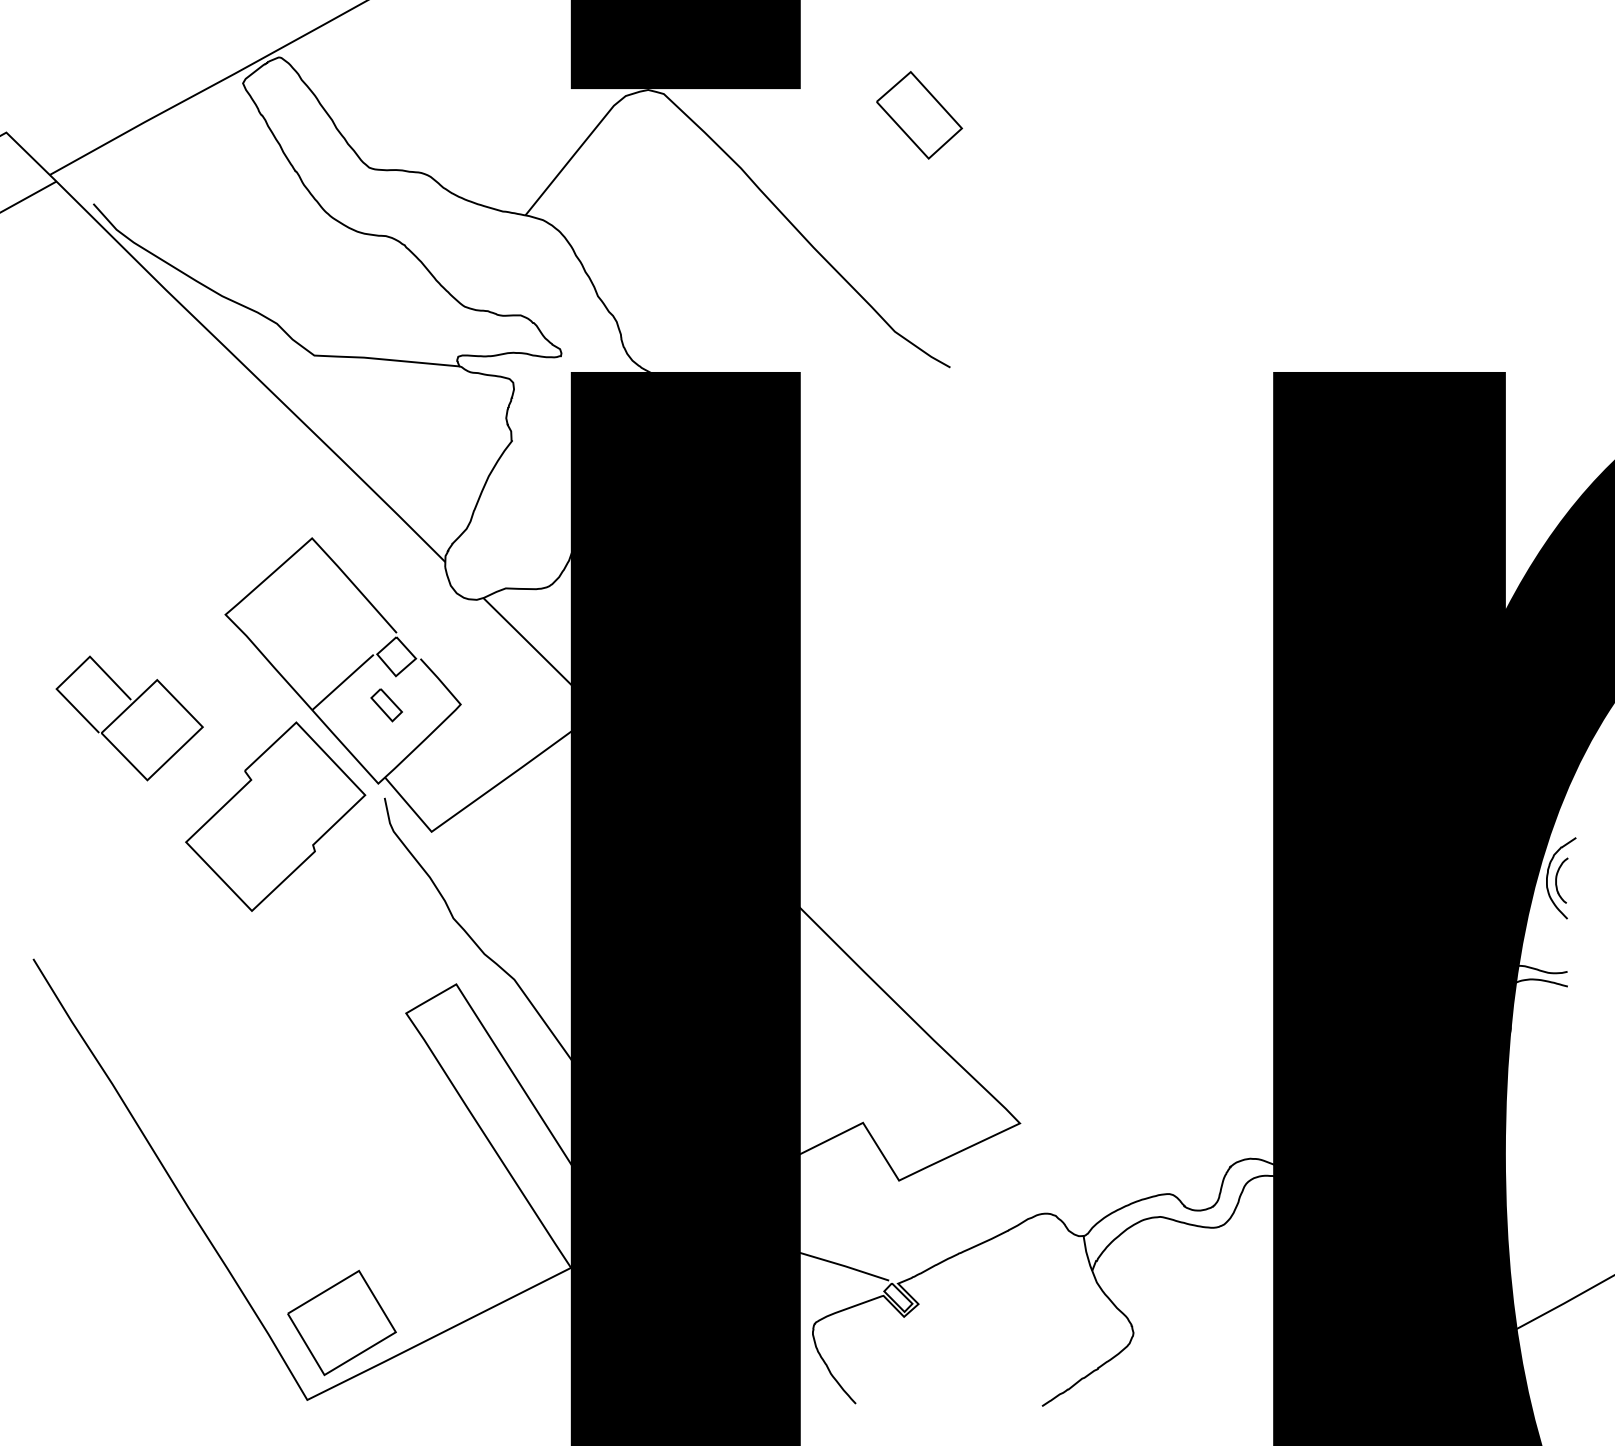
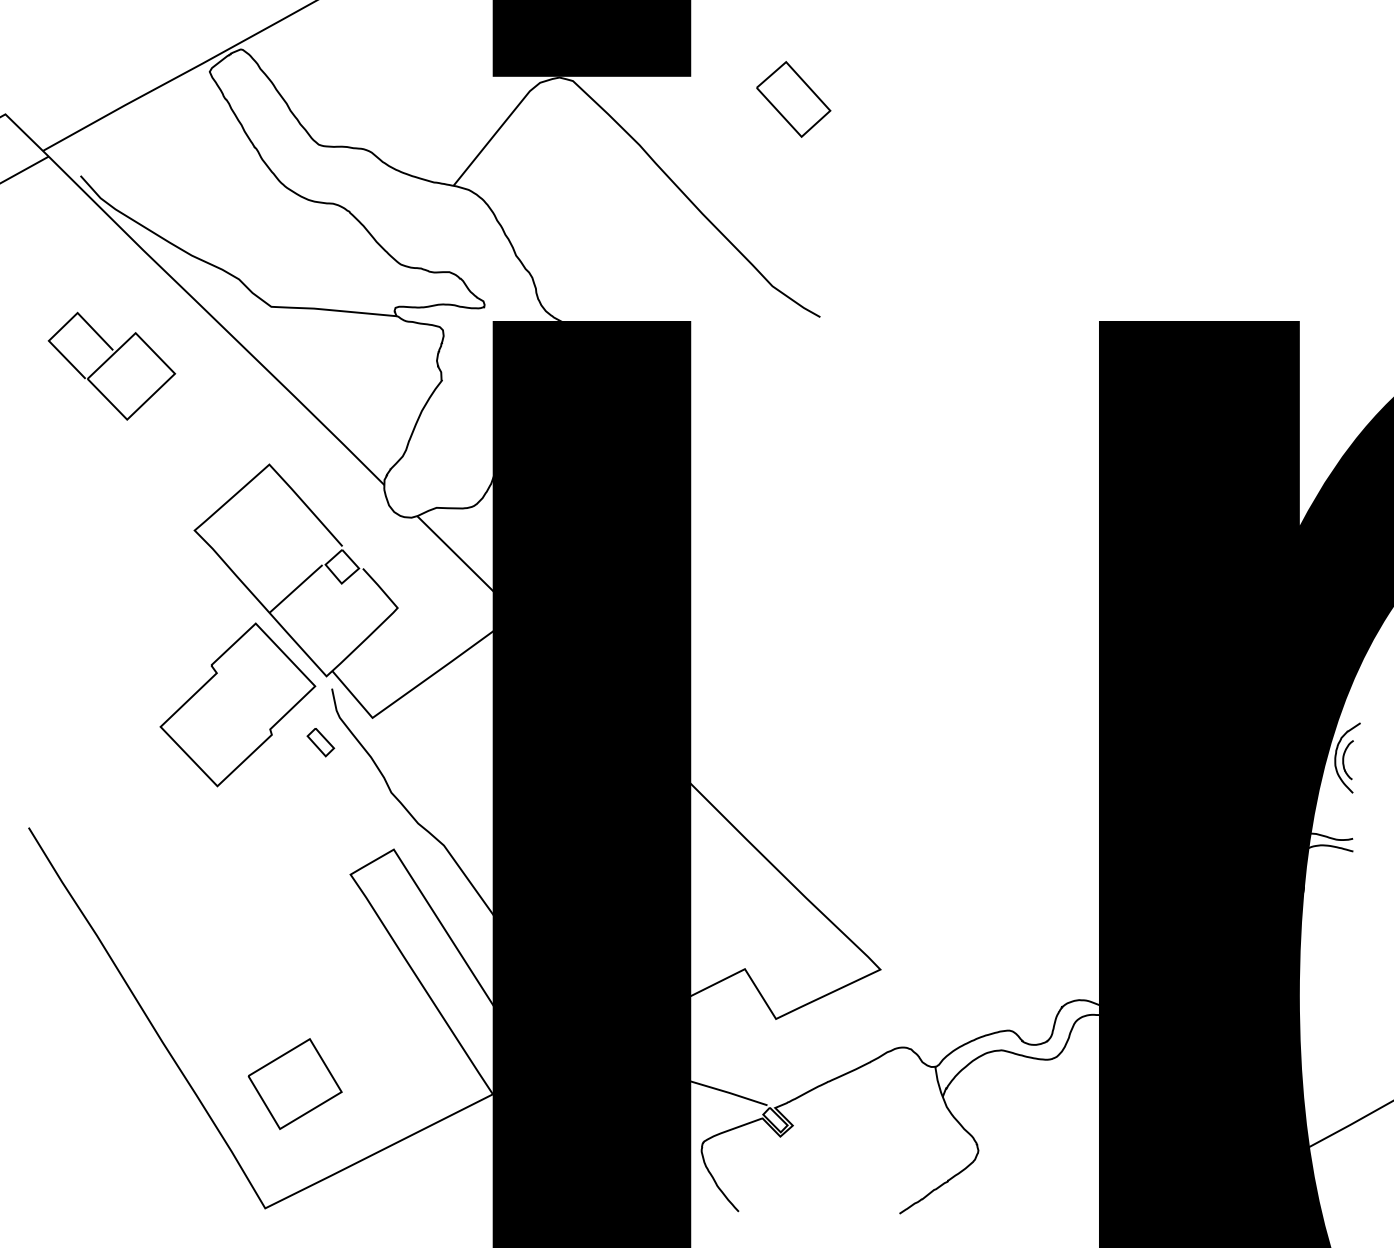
part: (386, 705) -> (320, 742), moved
part: (129, 718) -> (111, 366), moved
part: (341, 1322) -> (294, 1083), moved

